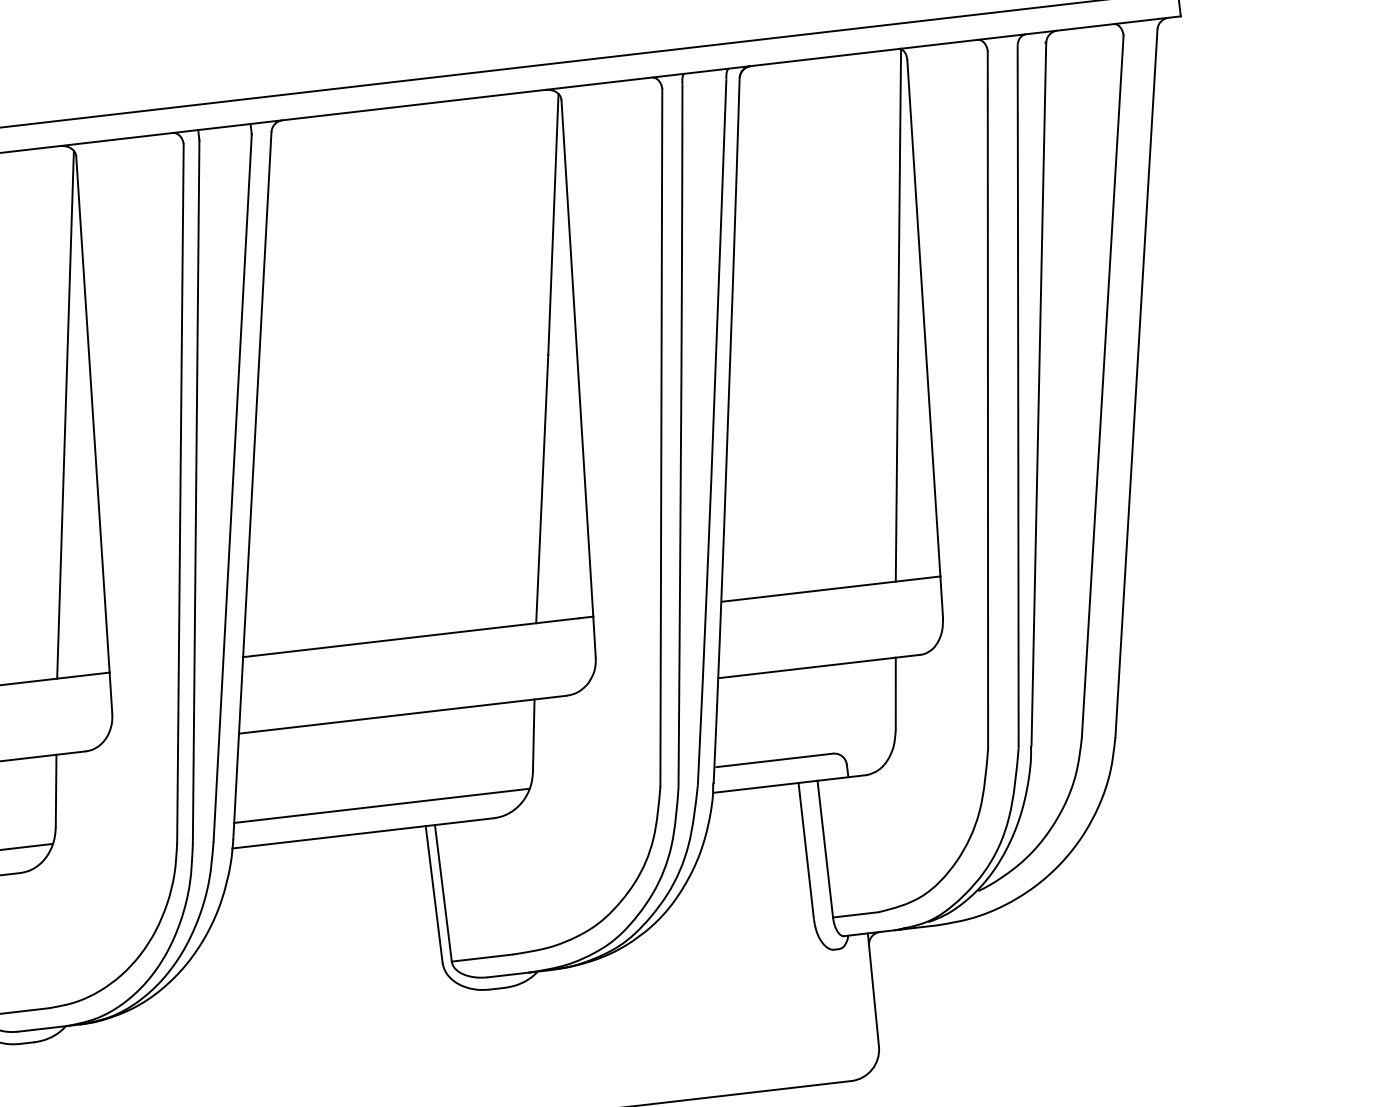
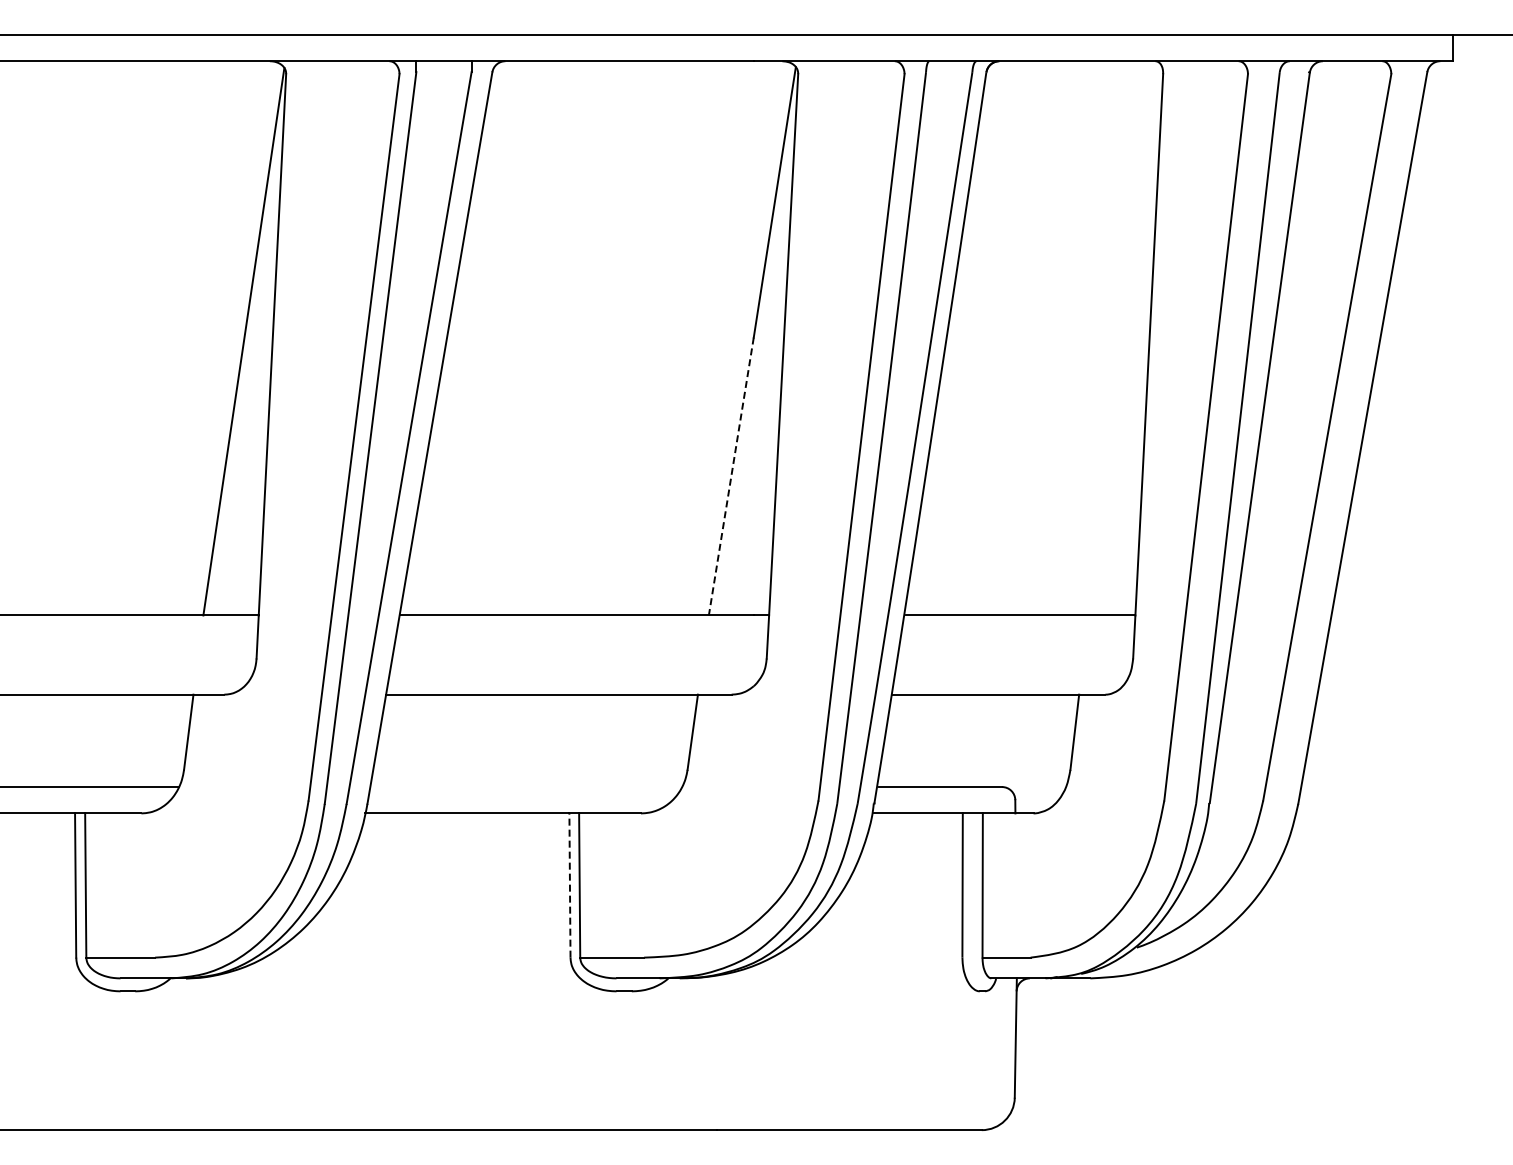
line: (898, 315) -> (1123, 338), removed
line: (542, 489) -> (731, 476), solid -> dashed
line: (382, 806) -> (526, 787), removed
line: (433, 894) -> (569, 885), solid -> dashed

